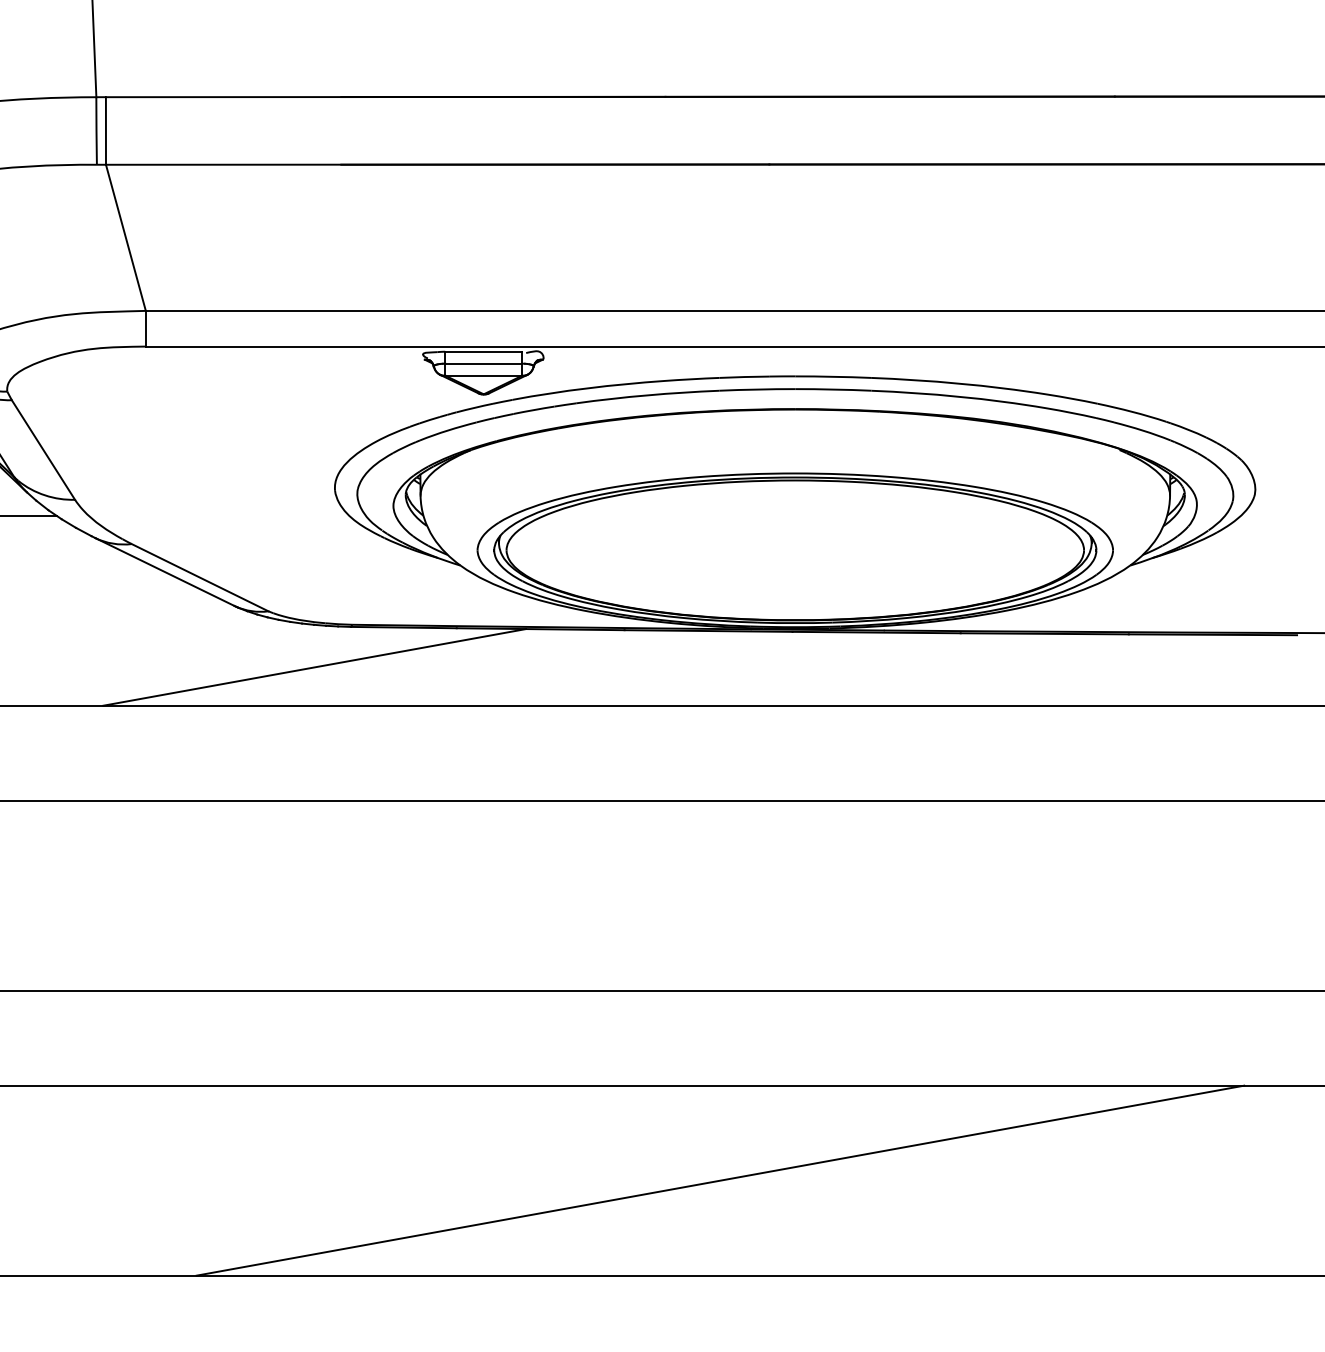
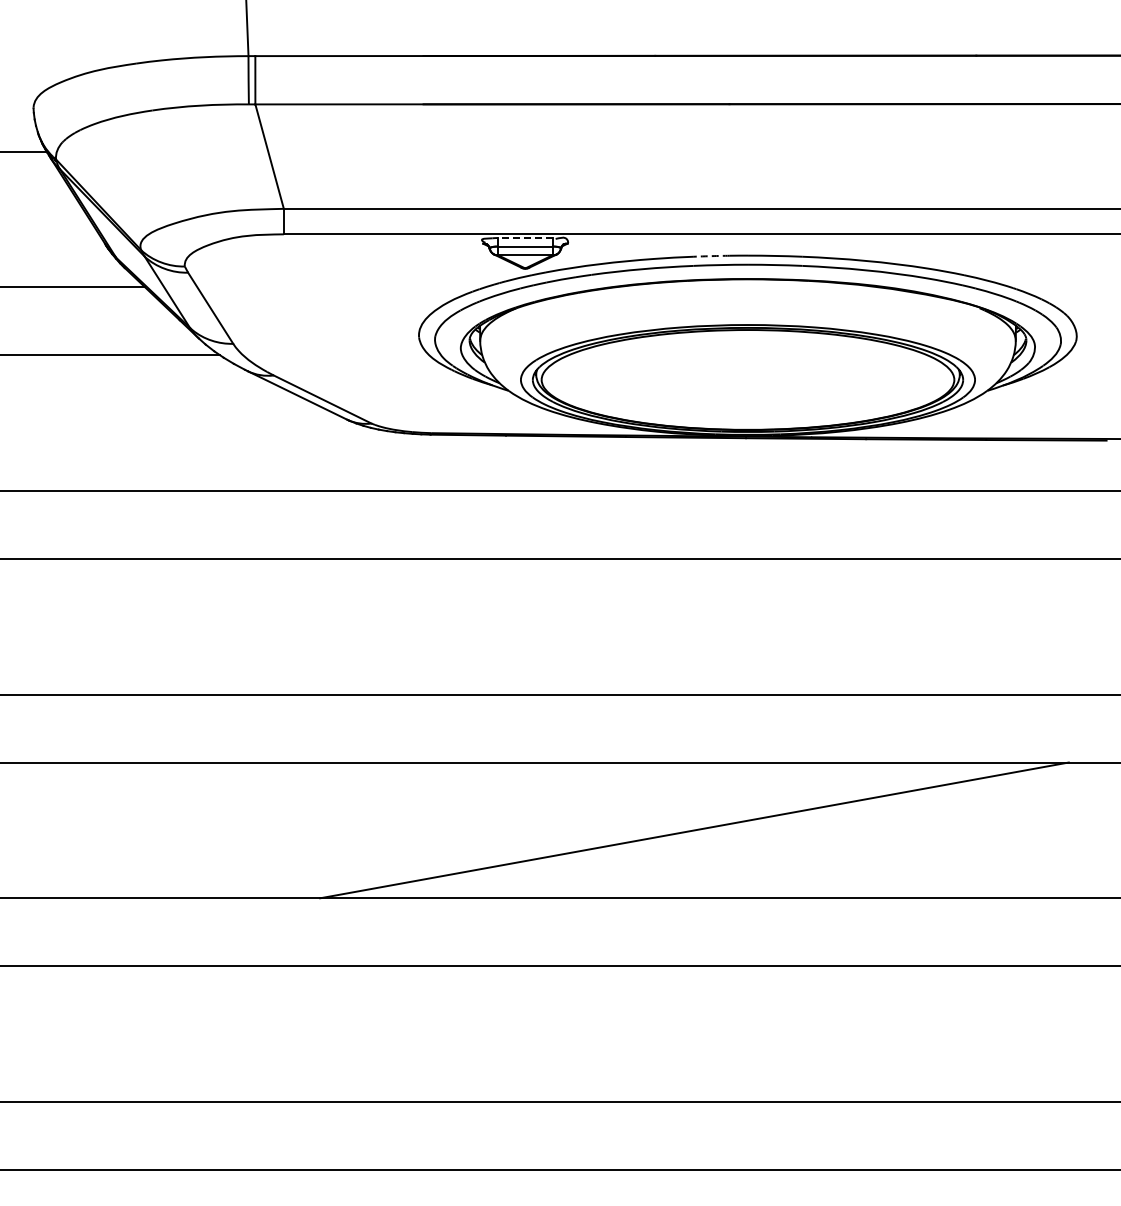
line: (483, 352) -> (525, 238), solid -> dashed
arc: (744, 377) -> (711, 256), solid -> dashed
line: (314, 667) -> (404, 463), removed

